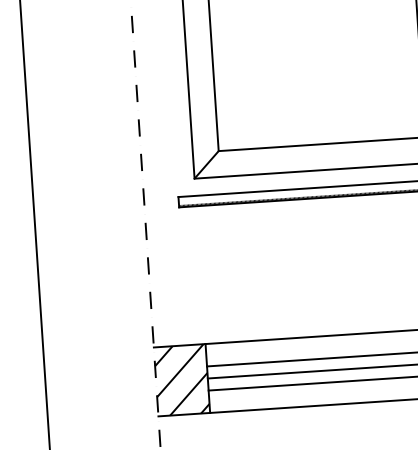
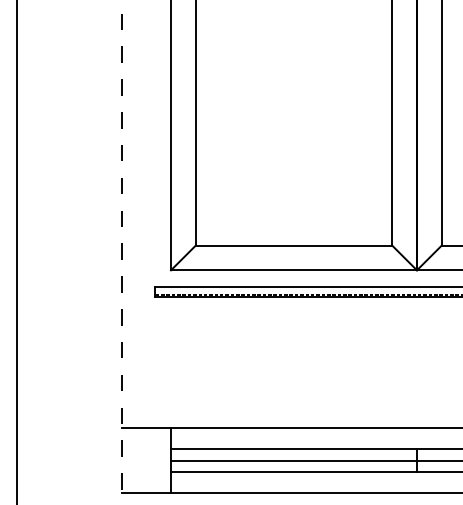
hatch: (182, 380) -> (146, 460), removed

